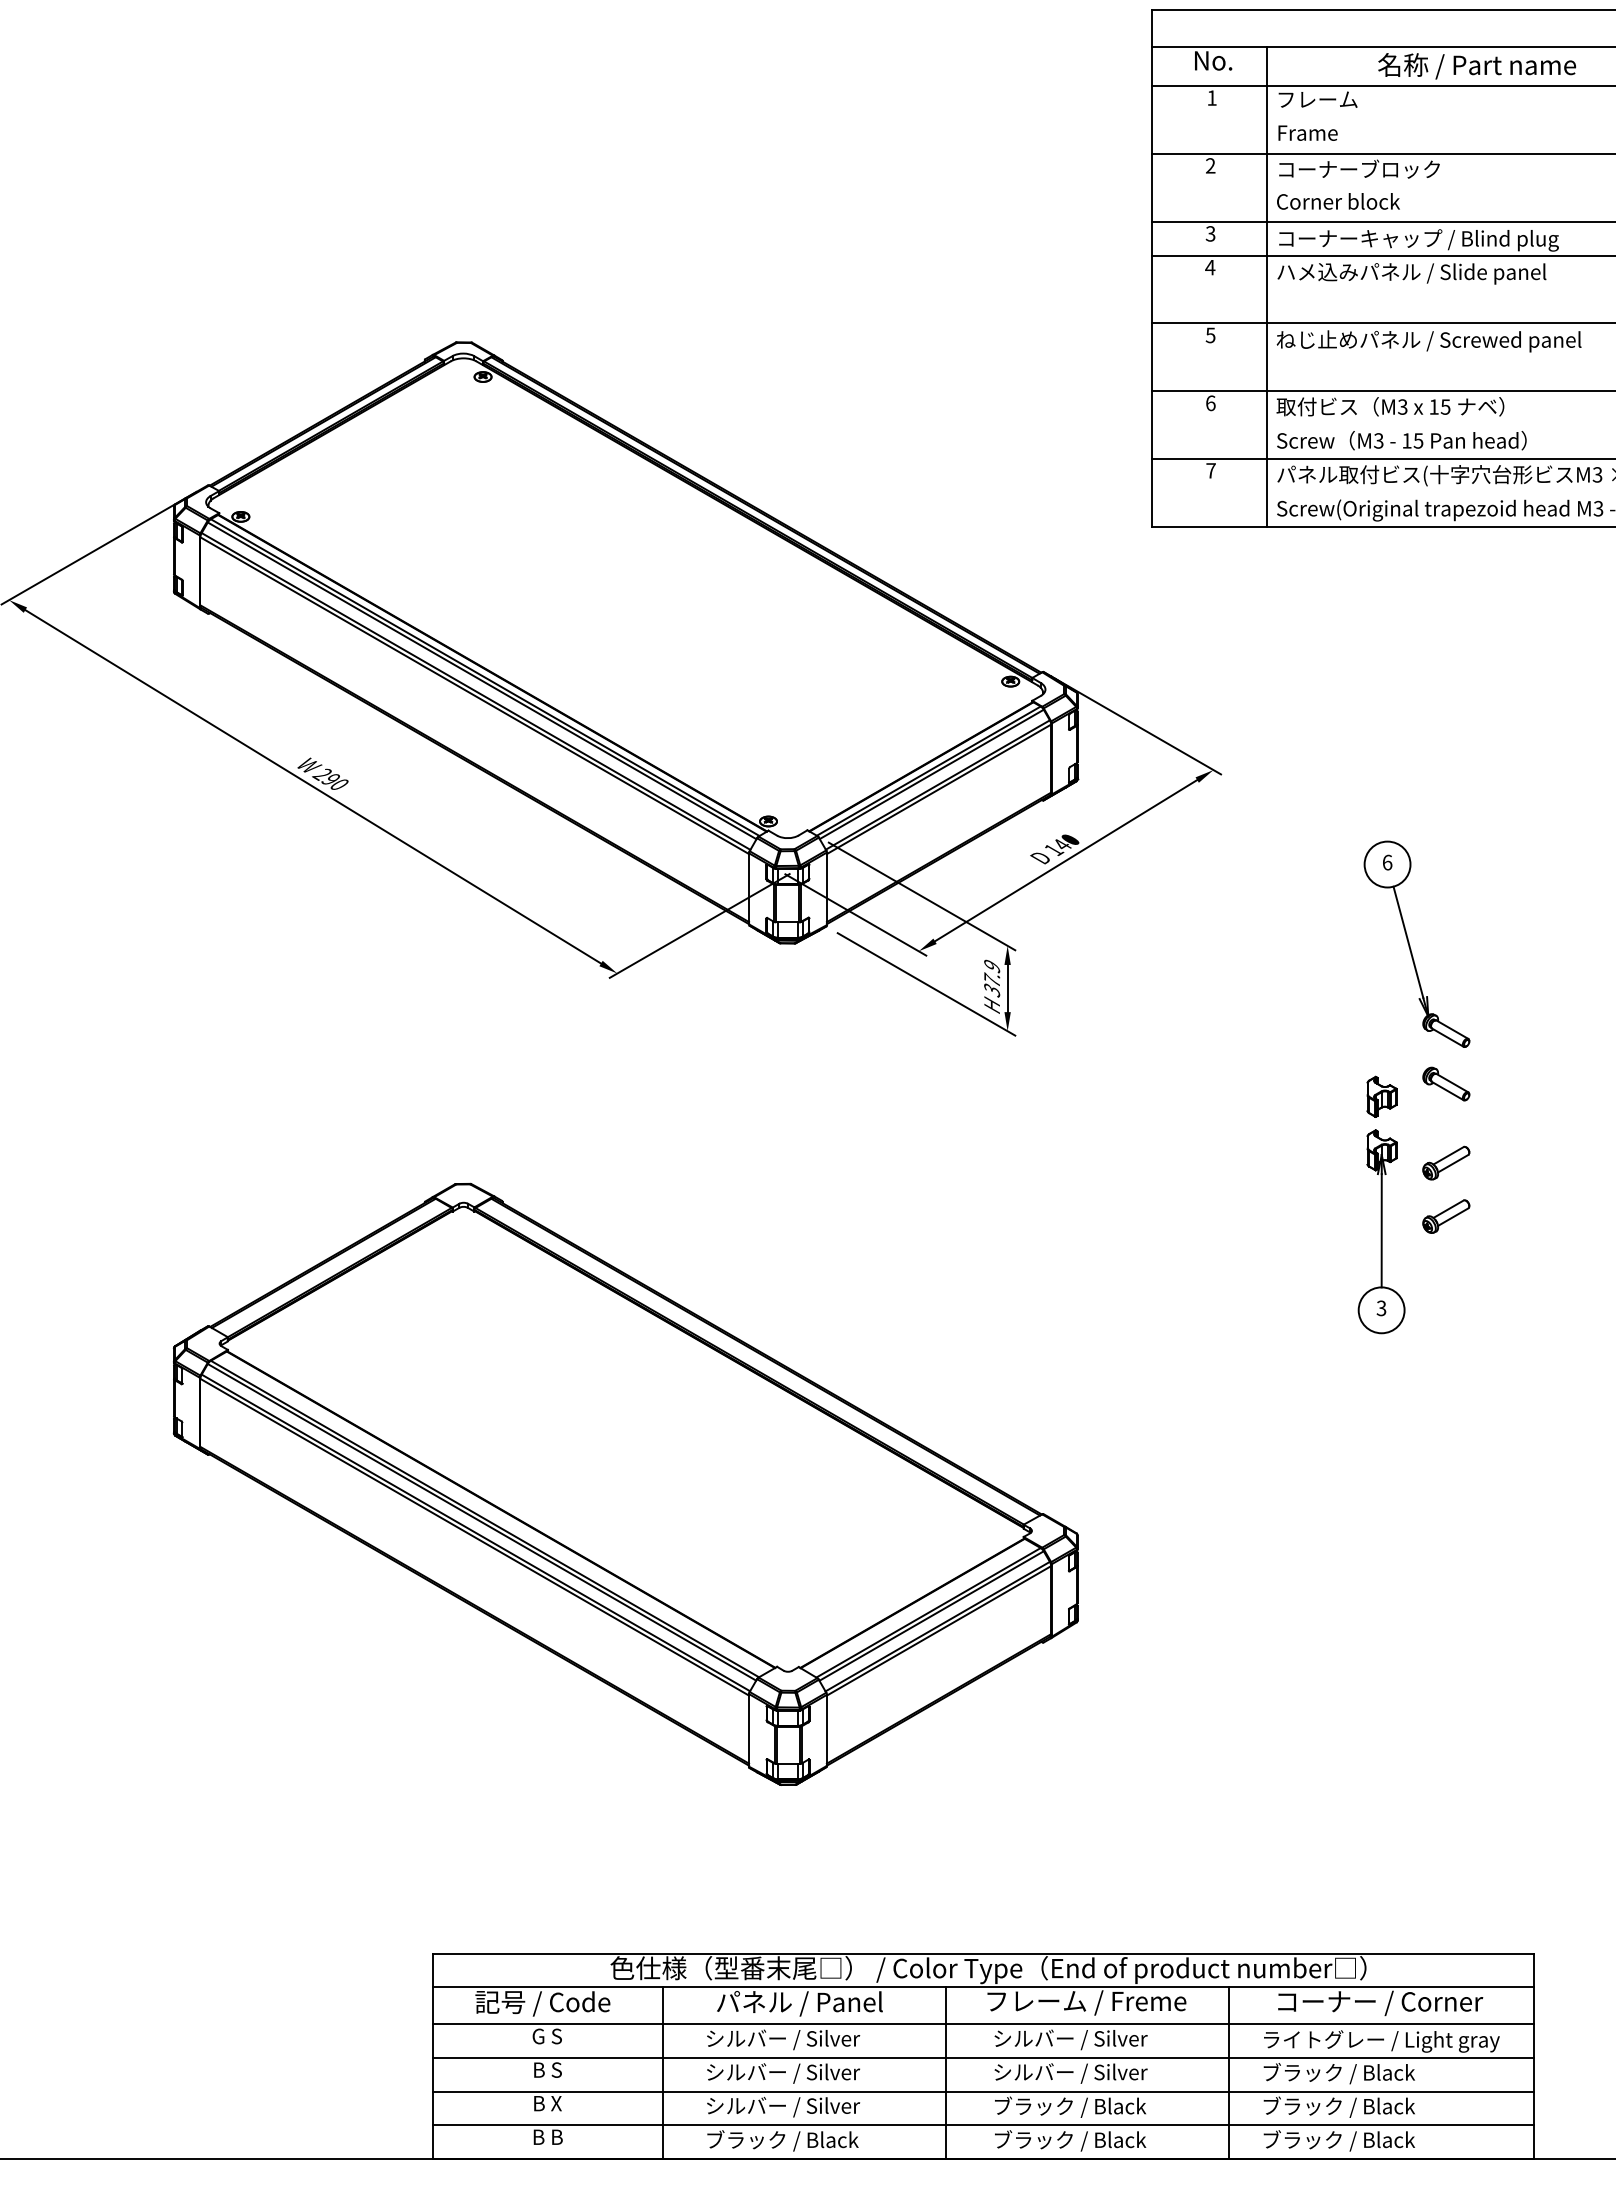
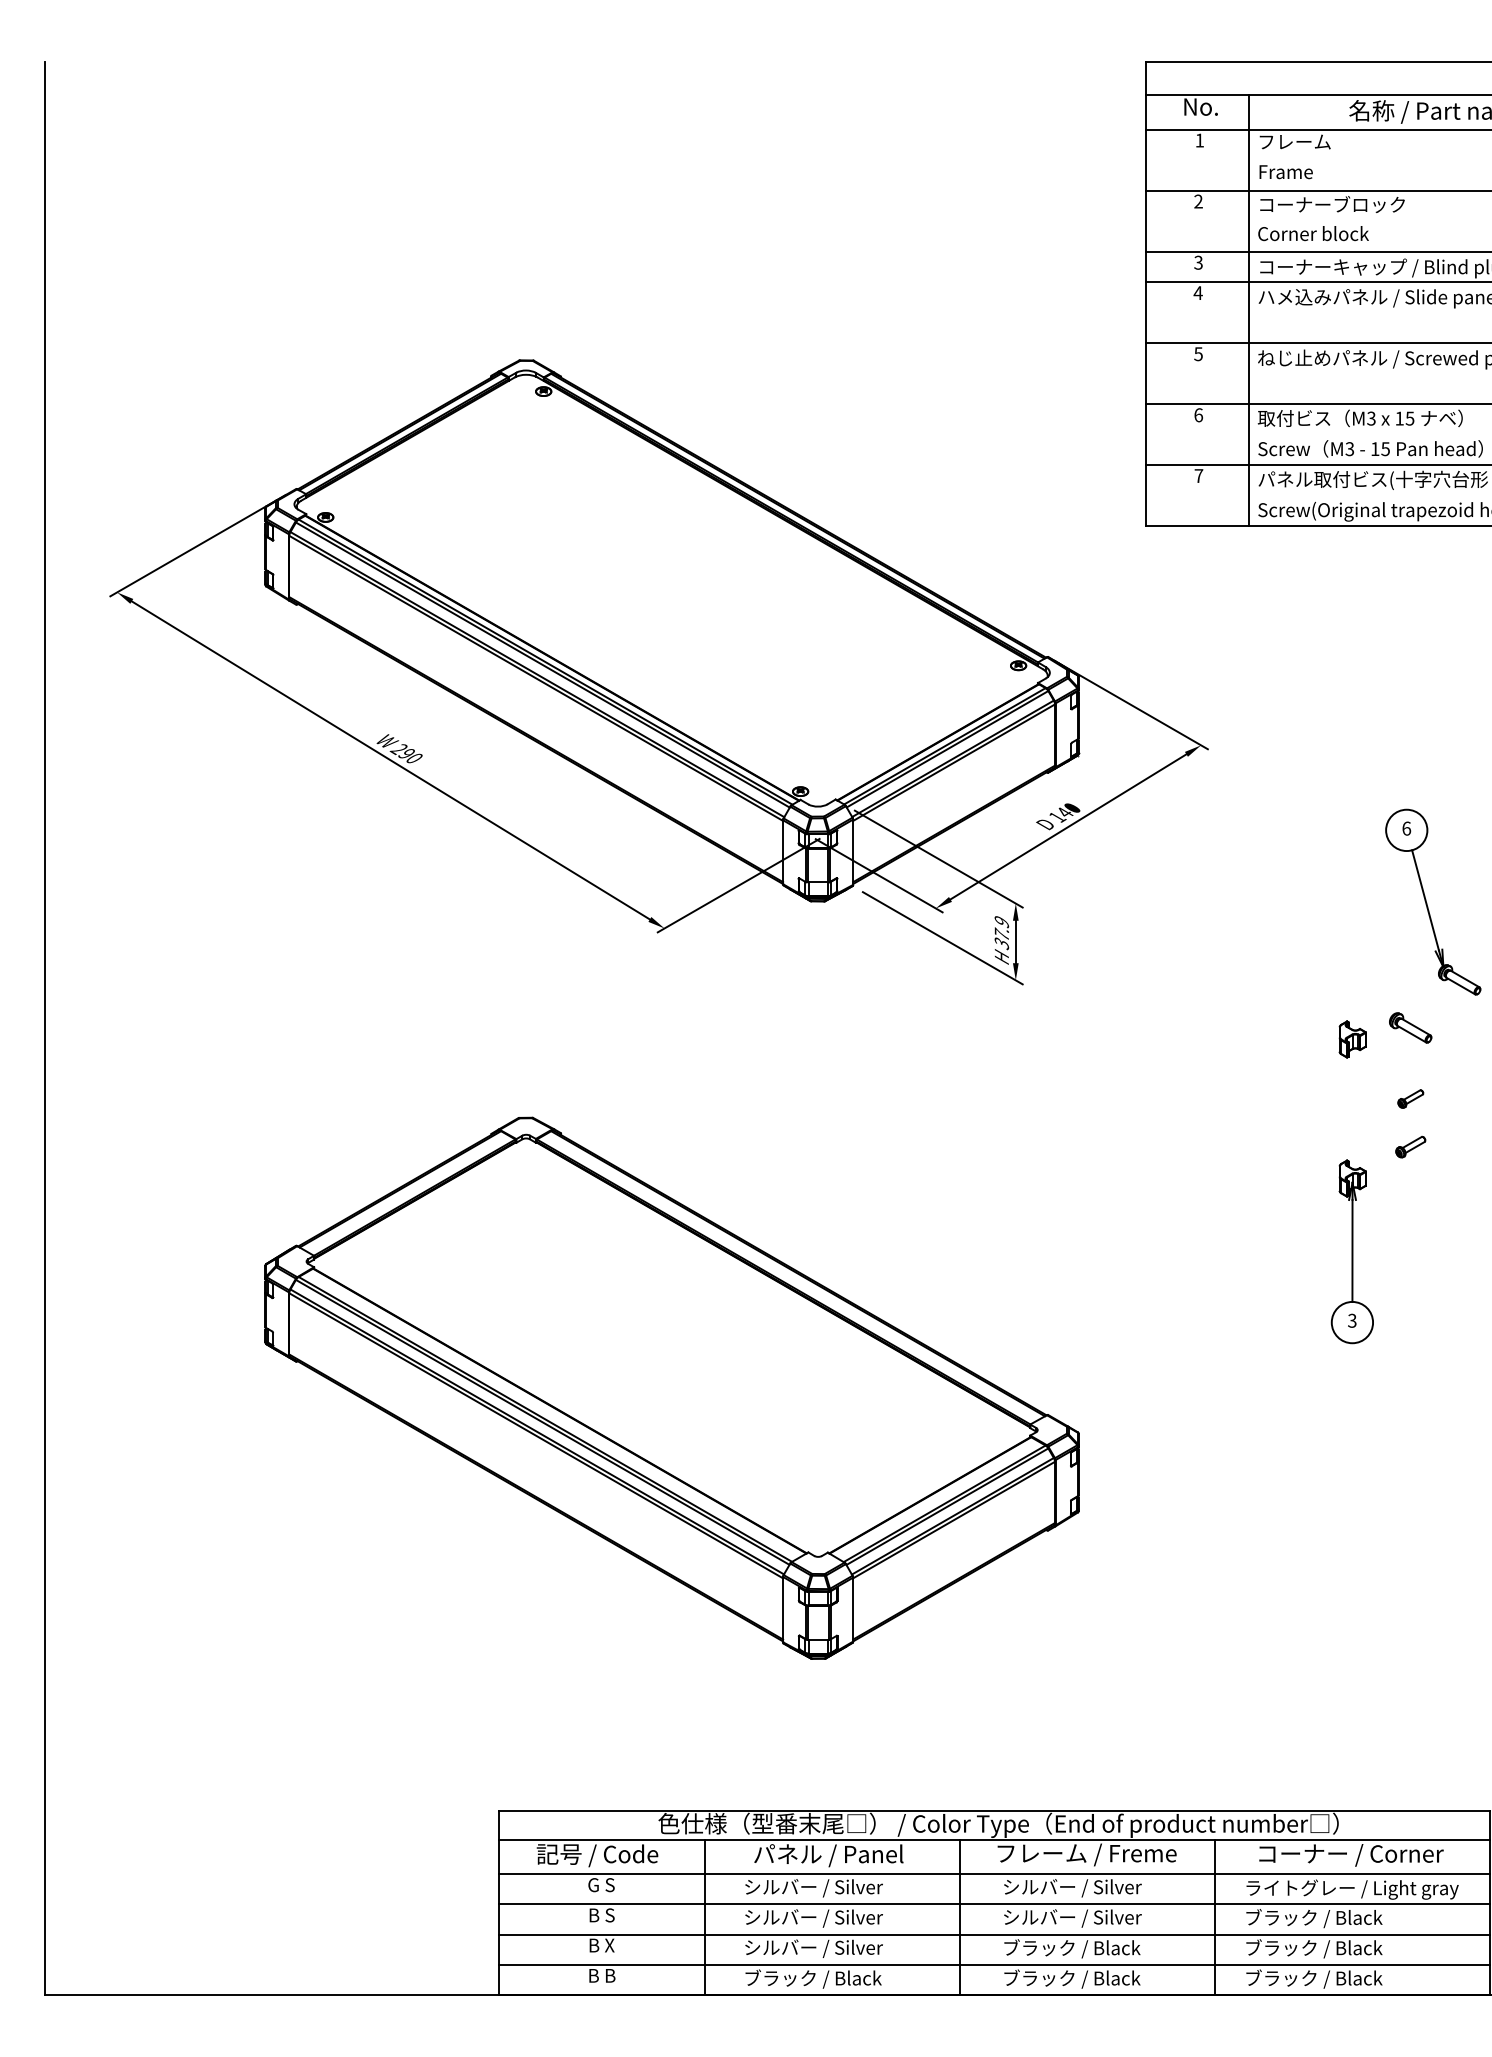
part: (1410, 945) -> (1427, 903), moved
part: (1446, 1162) -> (1410, 1098), size x0.6
part: (1446, 1215) -> (1410, 1146), size x0.7
part: (1380, 1231) -> (1351, 1251), moved

